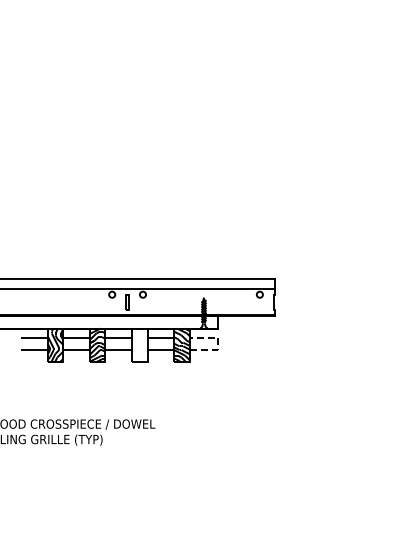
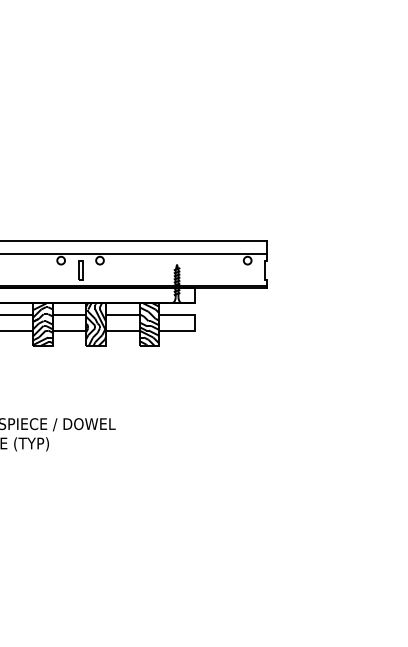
line: (218, 343) -> (195, 322), dashed -> solid
hatch: (139, 345) -> (95, 324), added

